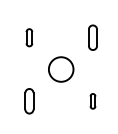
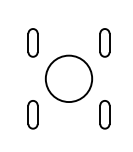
part: (28, 37) -> (32, 42), size x1.43
circle: (60, 69) -> (68, 78), size x1.67
part: (92, 101) -> (104, 114), size x1.67

